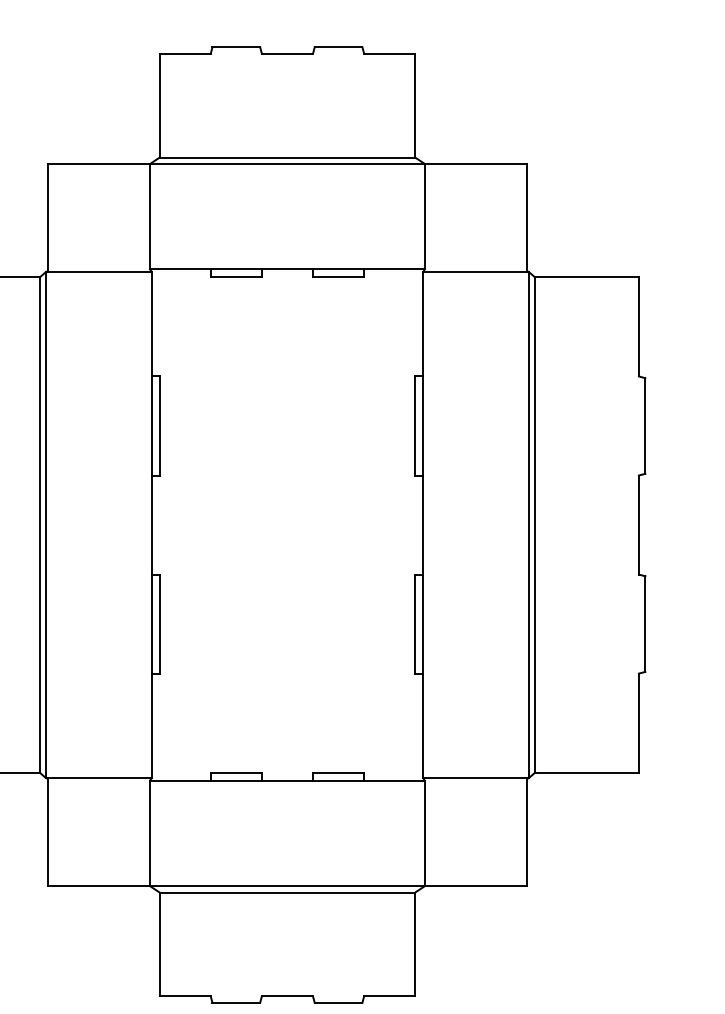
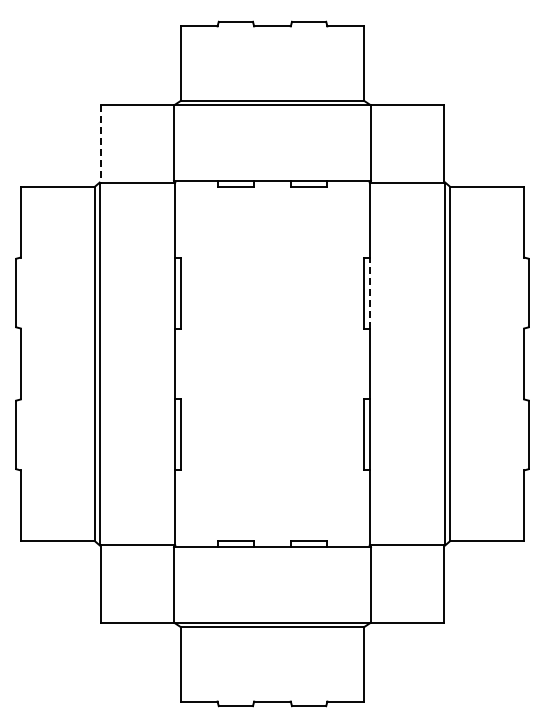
line: (47, 218) -> (100, 144), solid -> dashed
line: (422, 425) -> (369, 292), solid -> dashed

